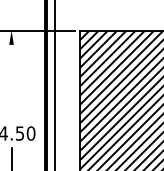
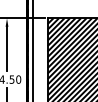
line: (12, 81) -> (7, 48), added

